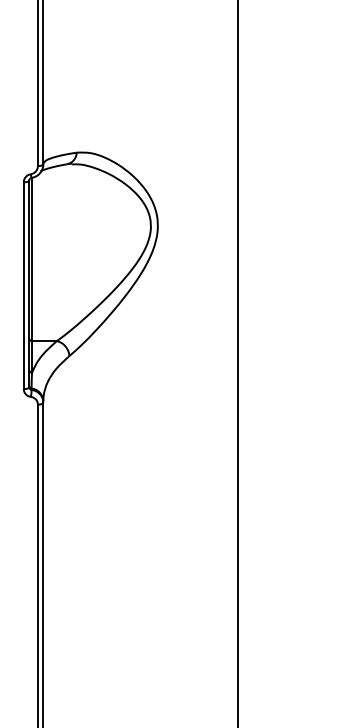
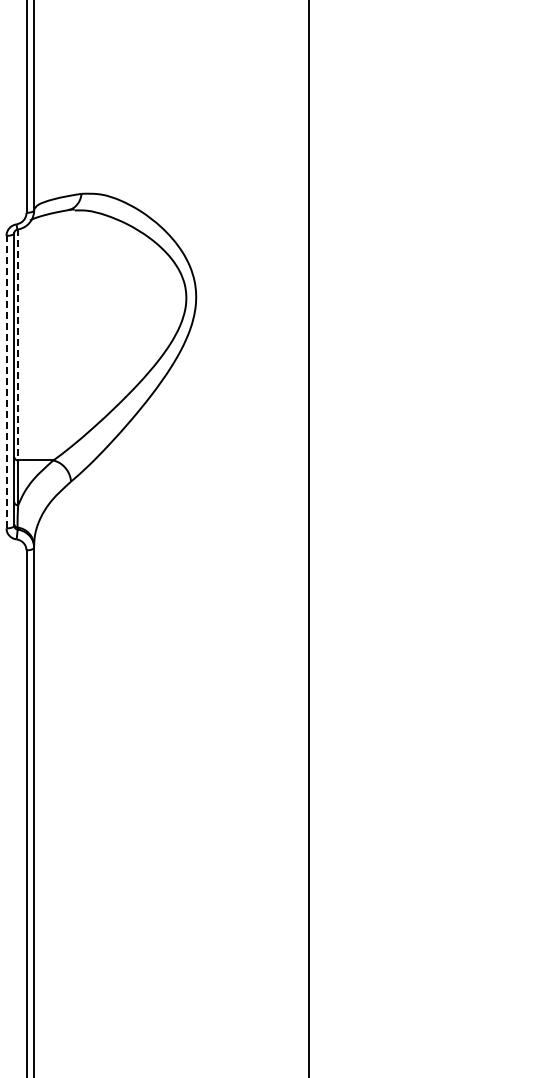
line: (32, 259) -> (18, 344), solid -> dashed
line: (23, 285) -> (6, 381), solid -> dashed

